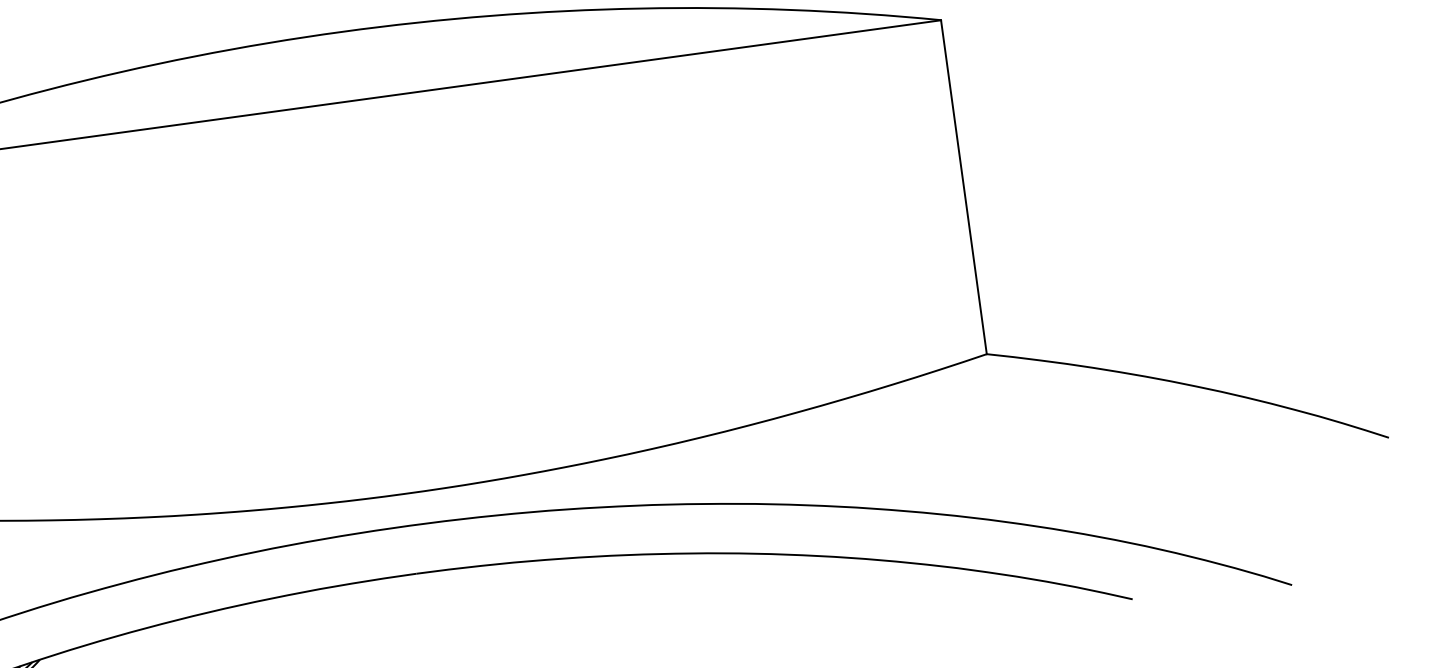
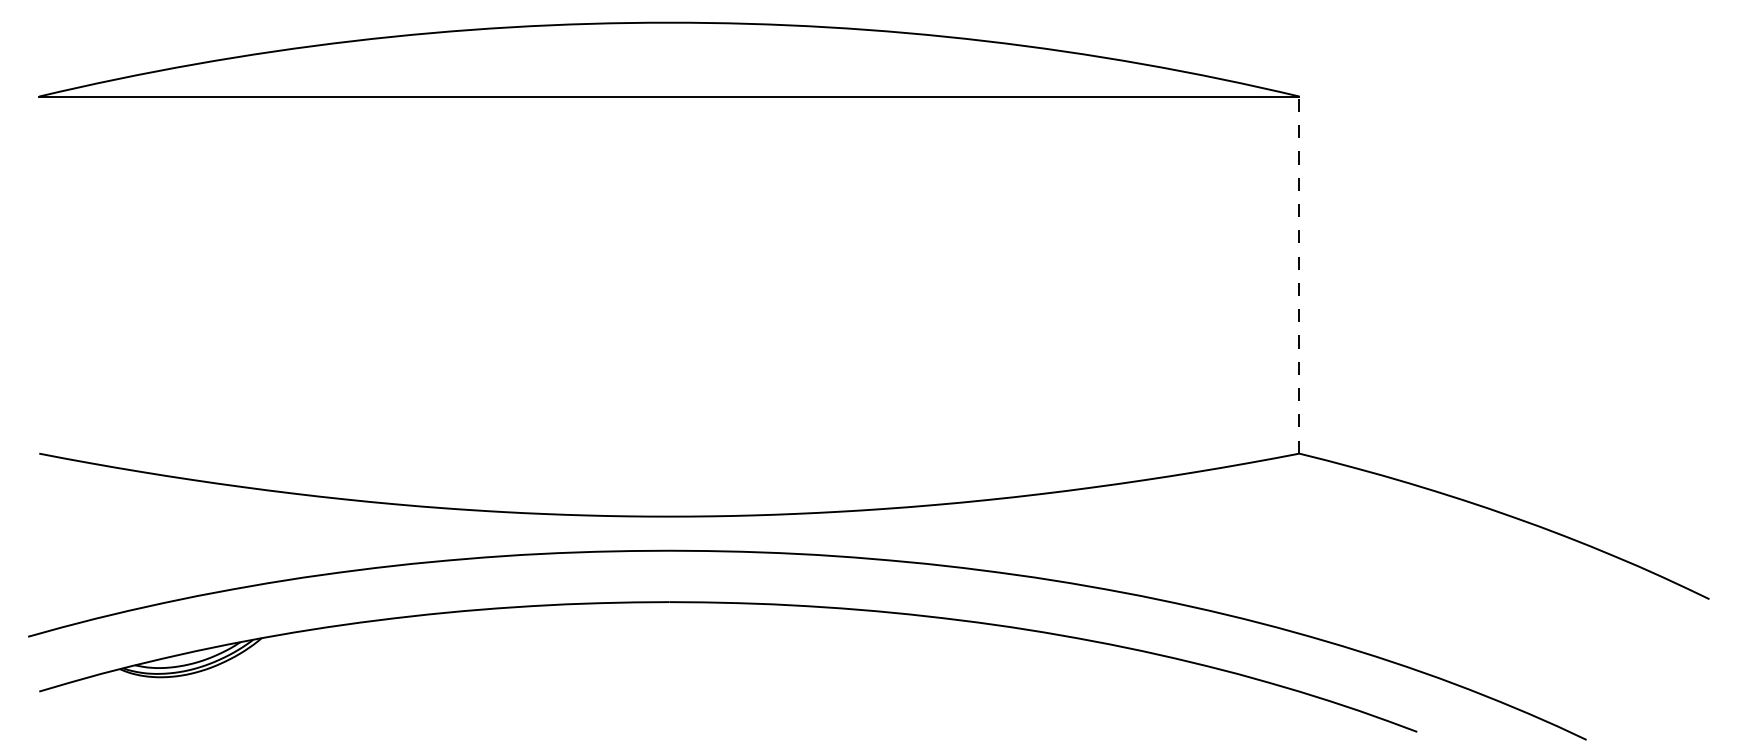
line: (963, 186) -> (1299, 274), solid -> dashed

